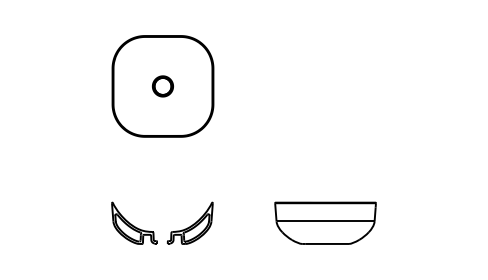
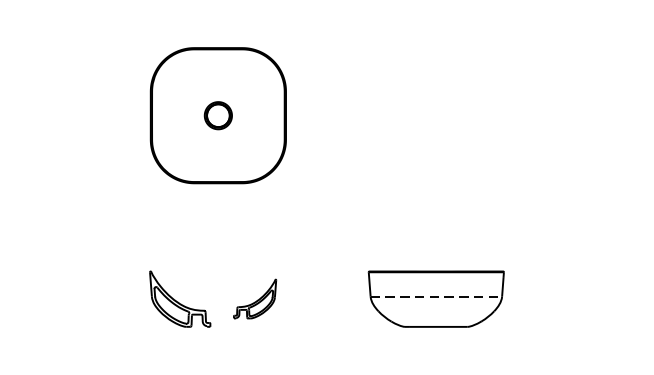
line: (326, 221) -> (437, 296), solid -> dashed
part: (190, 222) -> (255, 298), size x0.7

